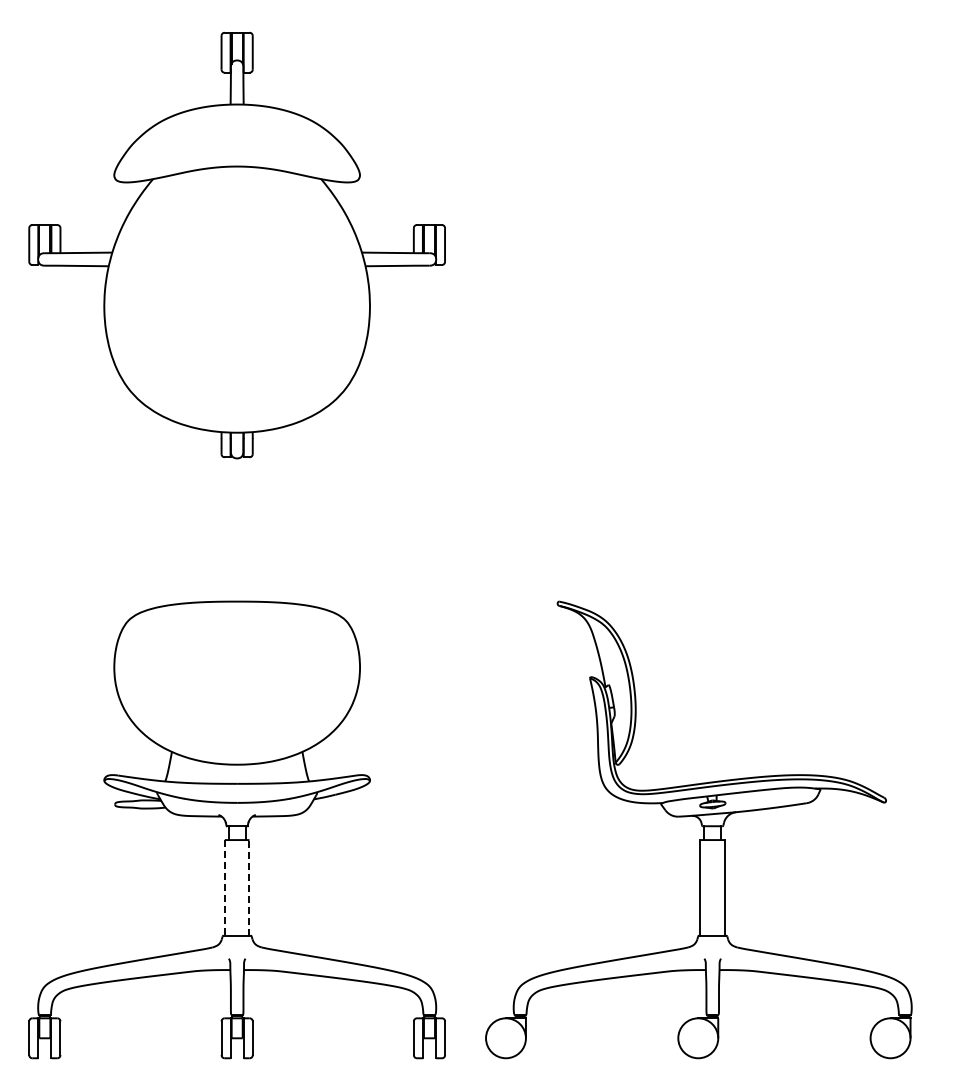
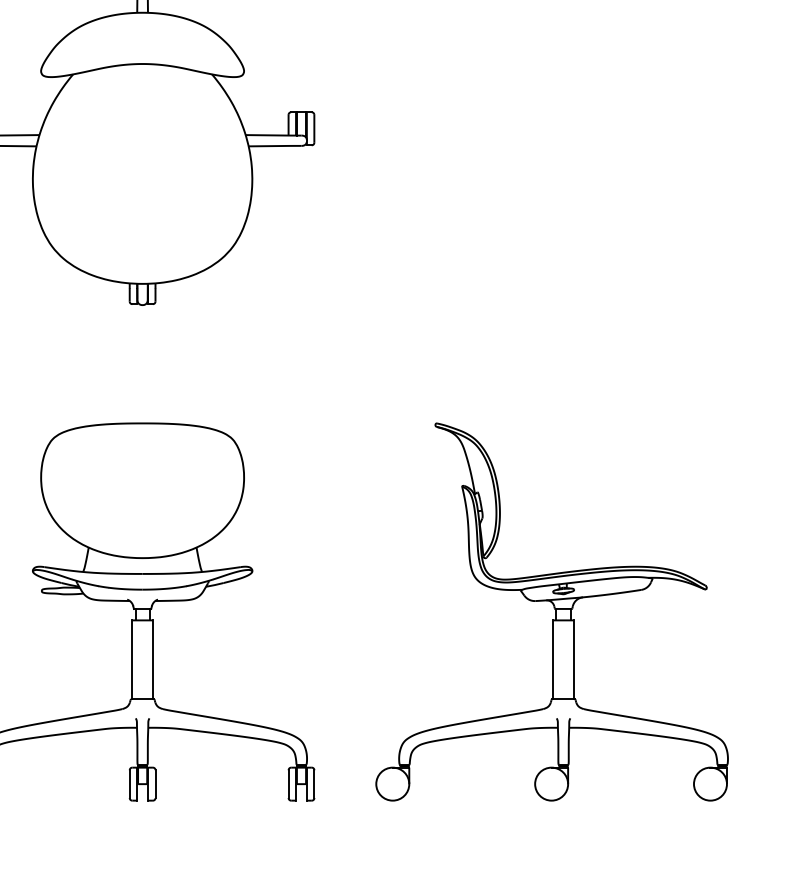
part: (698, 829) -> (551, 611), moved
line: (224, 887) -> (132, 659), dashed -> solid
line: (249, 887) -> (152, 659), dashed -> solid

